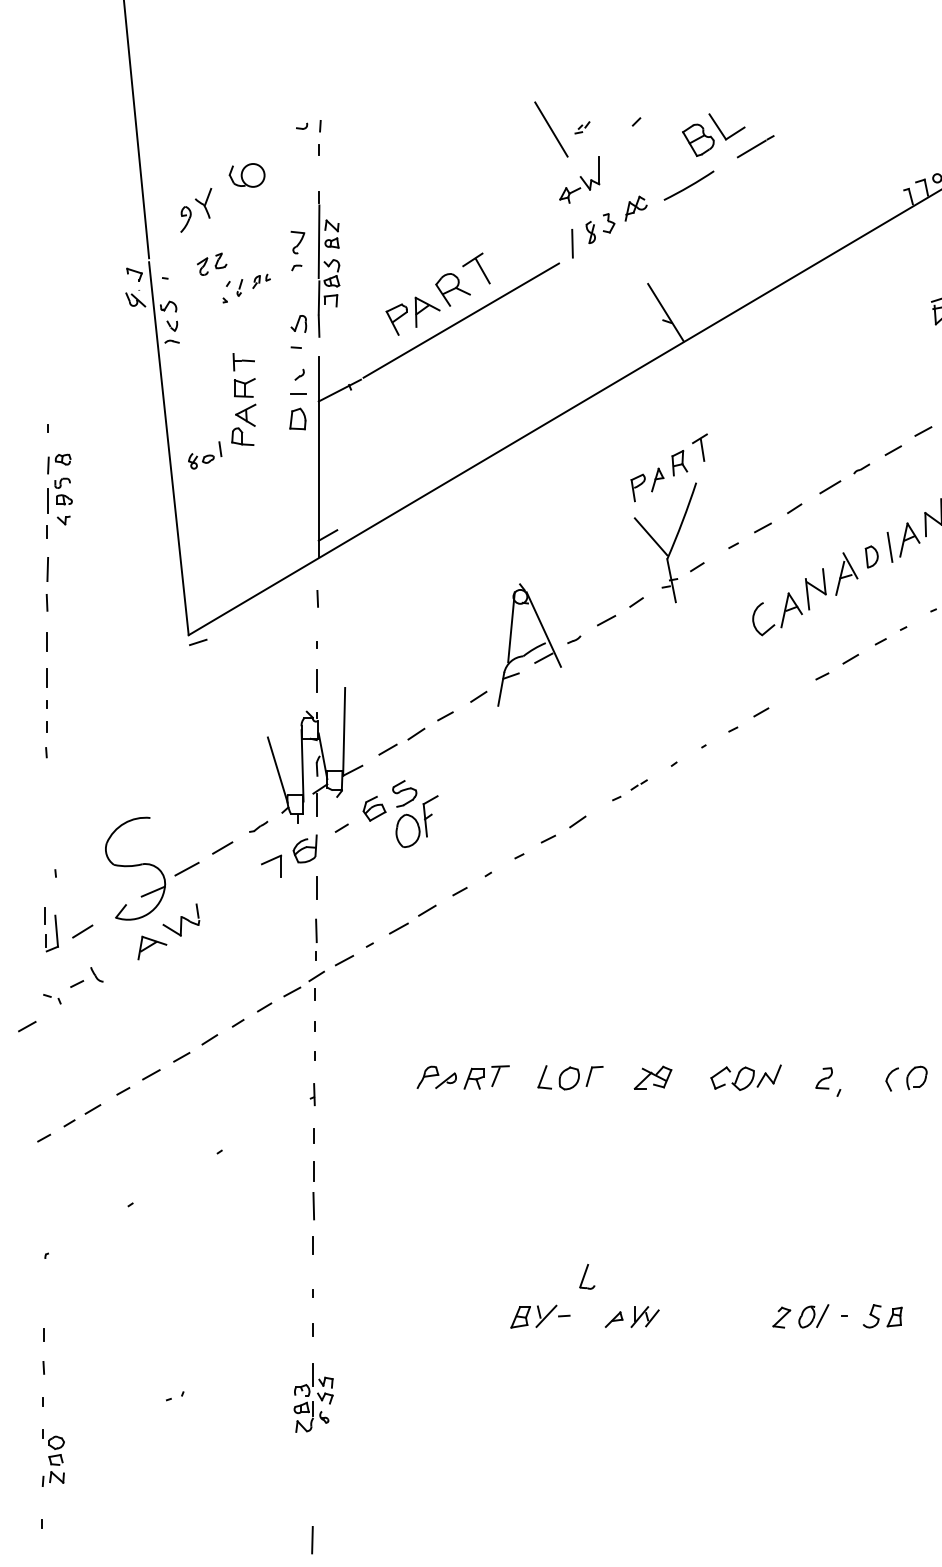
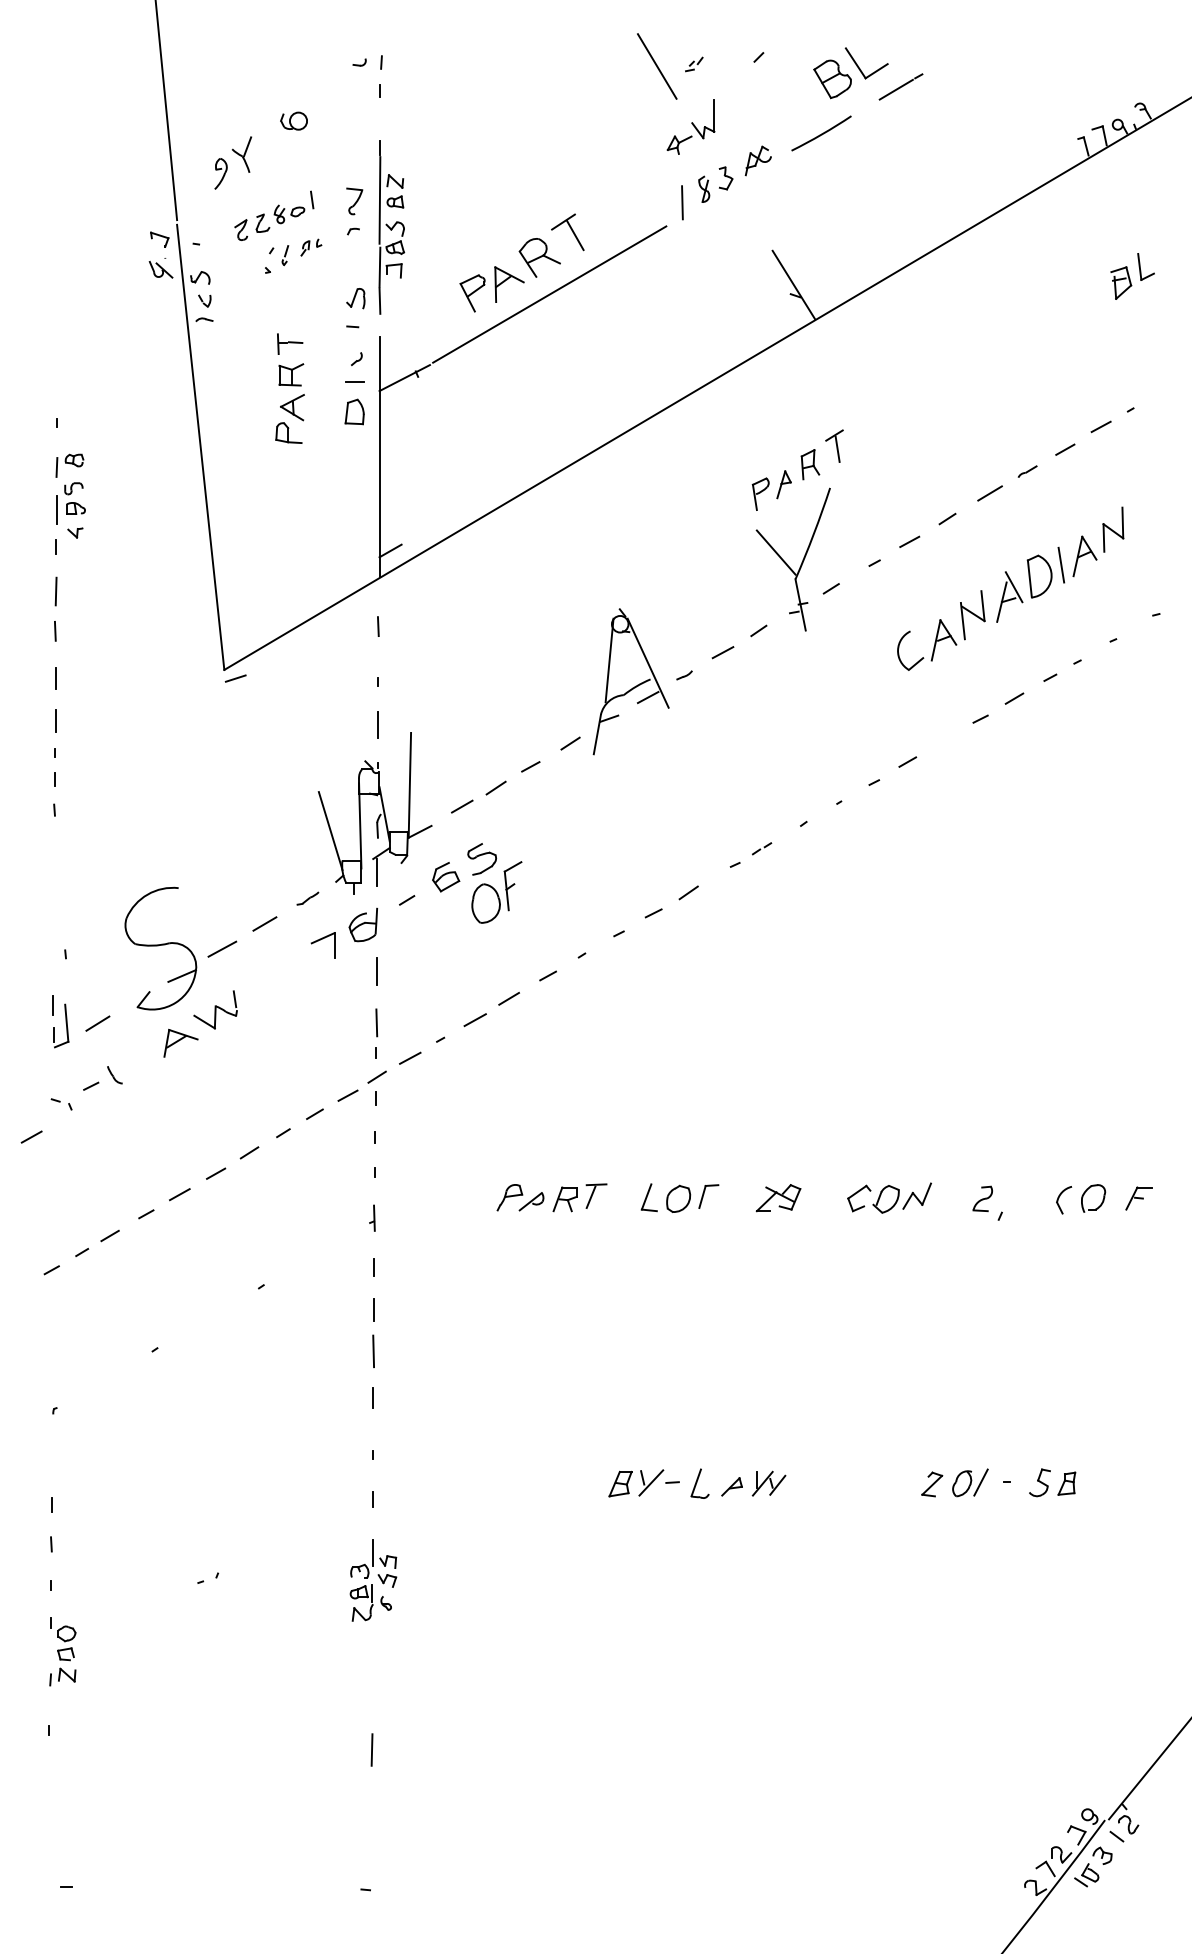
part: (246, 174) -> (293, 120), size x0.62
part: (204, 455) -> (293, 207), moved
part: (871, 556) -> (1039, 576), size x1.67
part: (586, 1276) -> (699, 1483), moved

